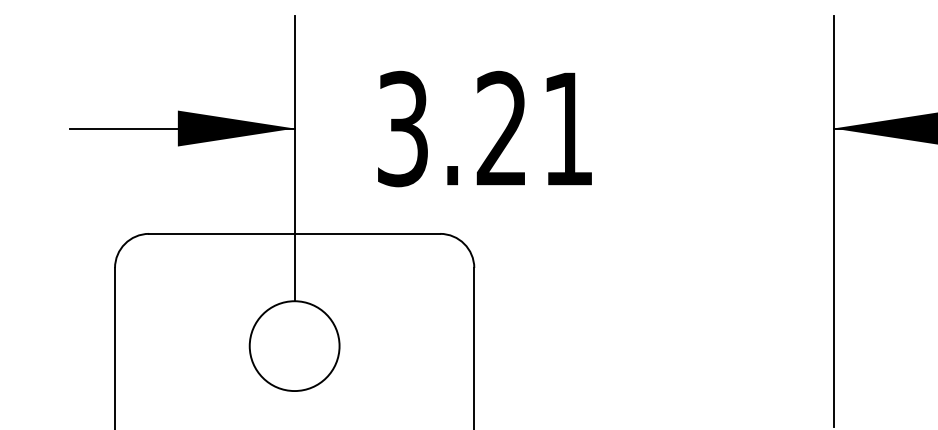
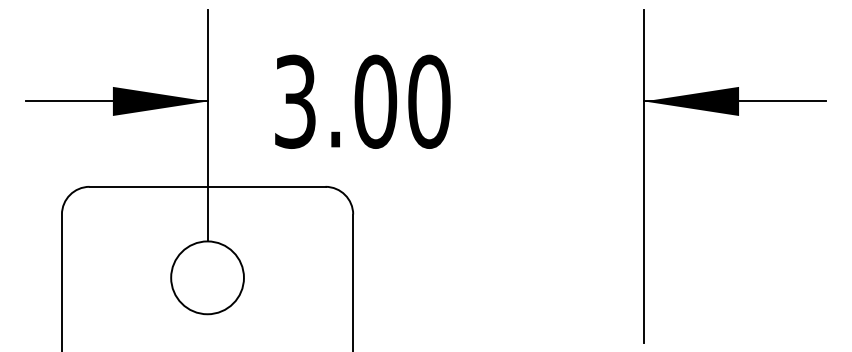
text: (535, 128) -> (402, 101), 3.21 -> 3.00

